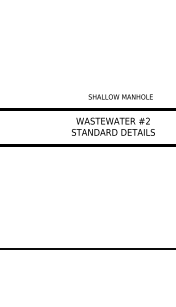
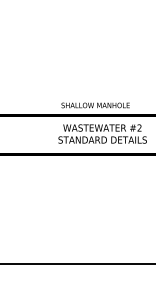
text: (120, 96) -> (95, 104), moved

